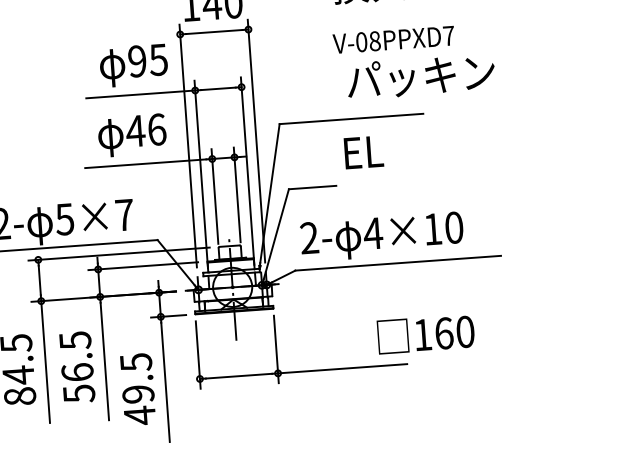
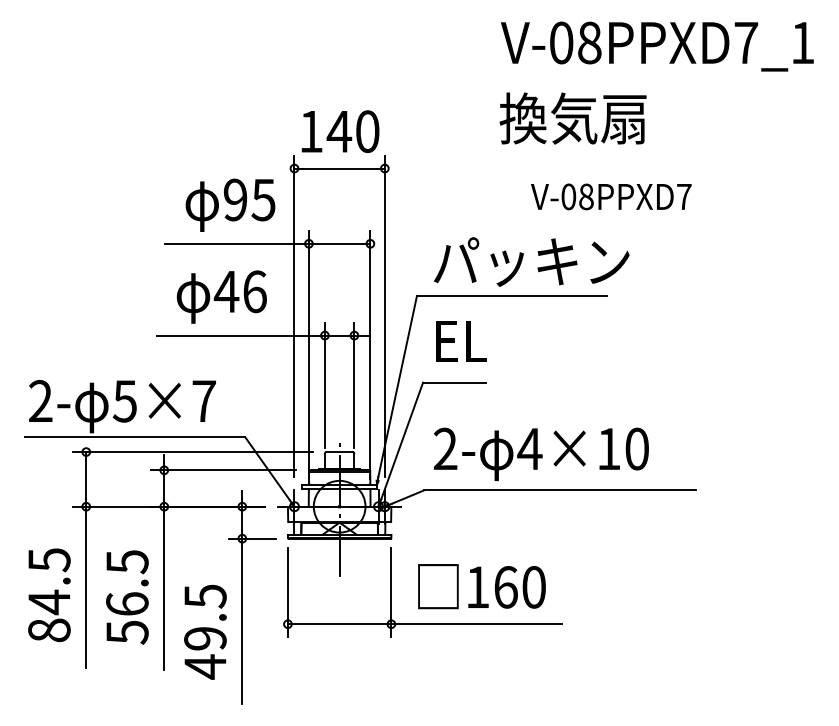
text: (393, 39) -> (611, 196), moved
text: (420, 76) -> (531, 261), moved
text: (364, 152) -> (461, 341), moved
text: (425, 334) -> (481, 586), moved

